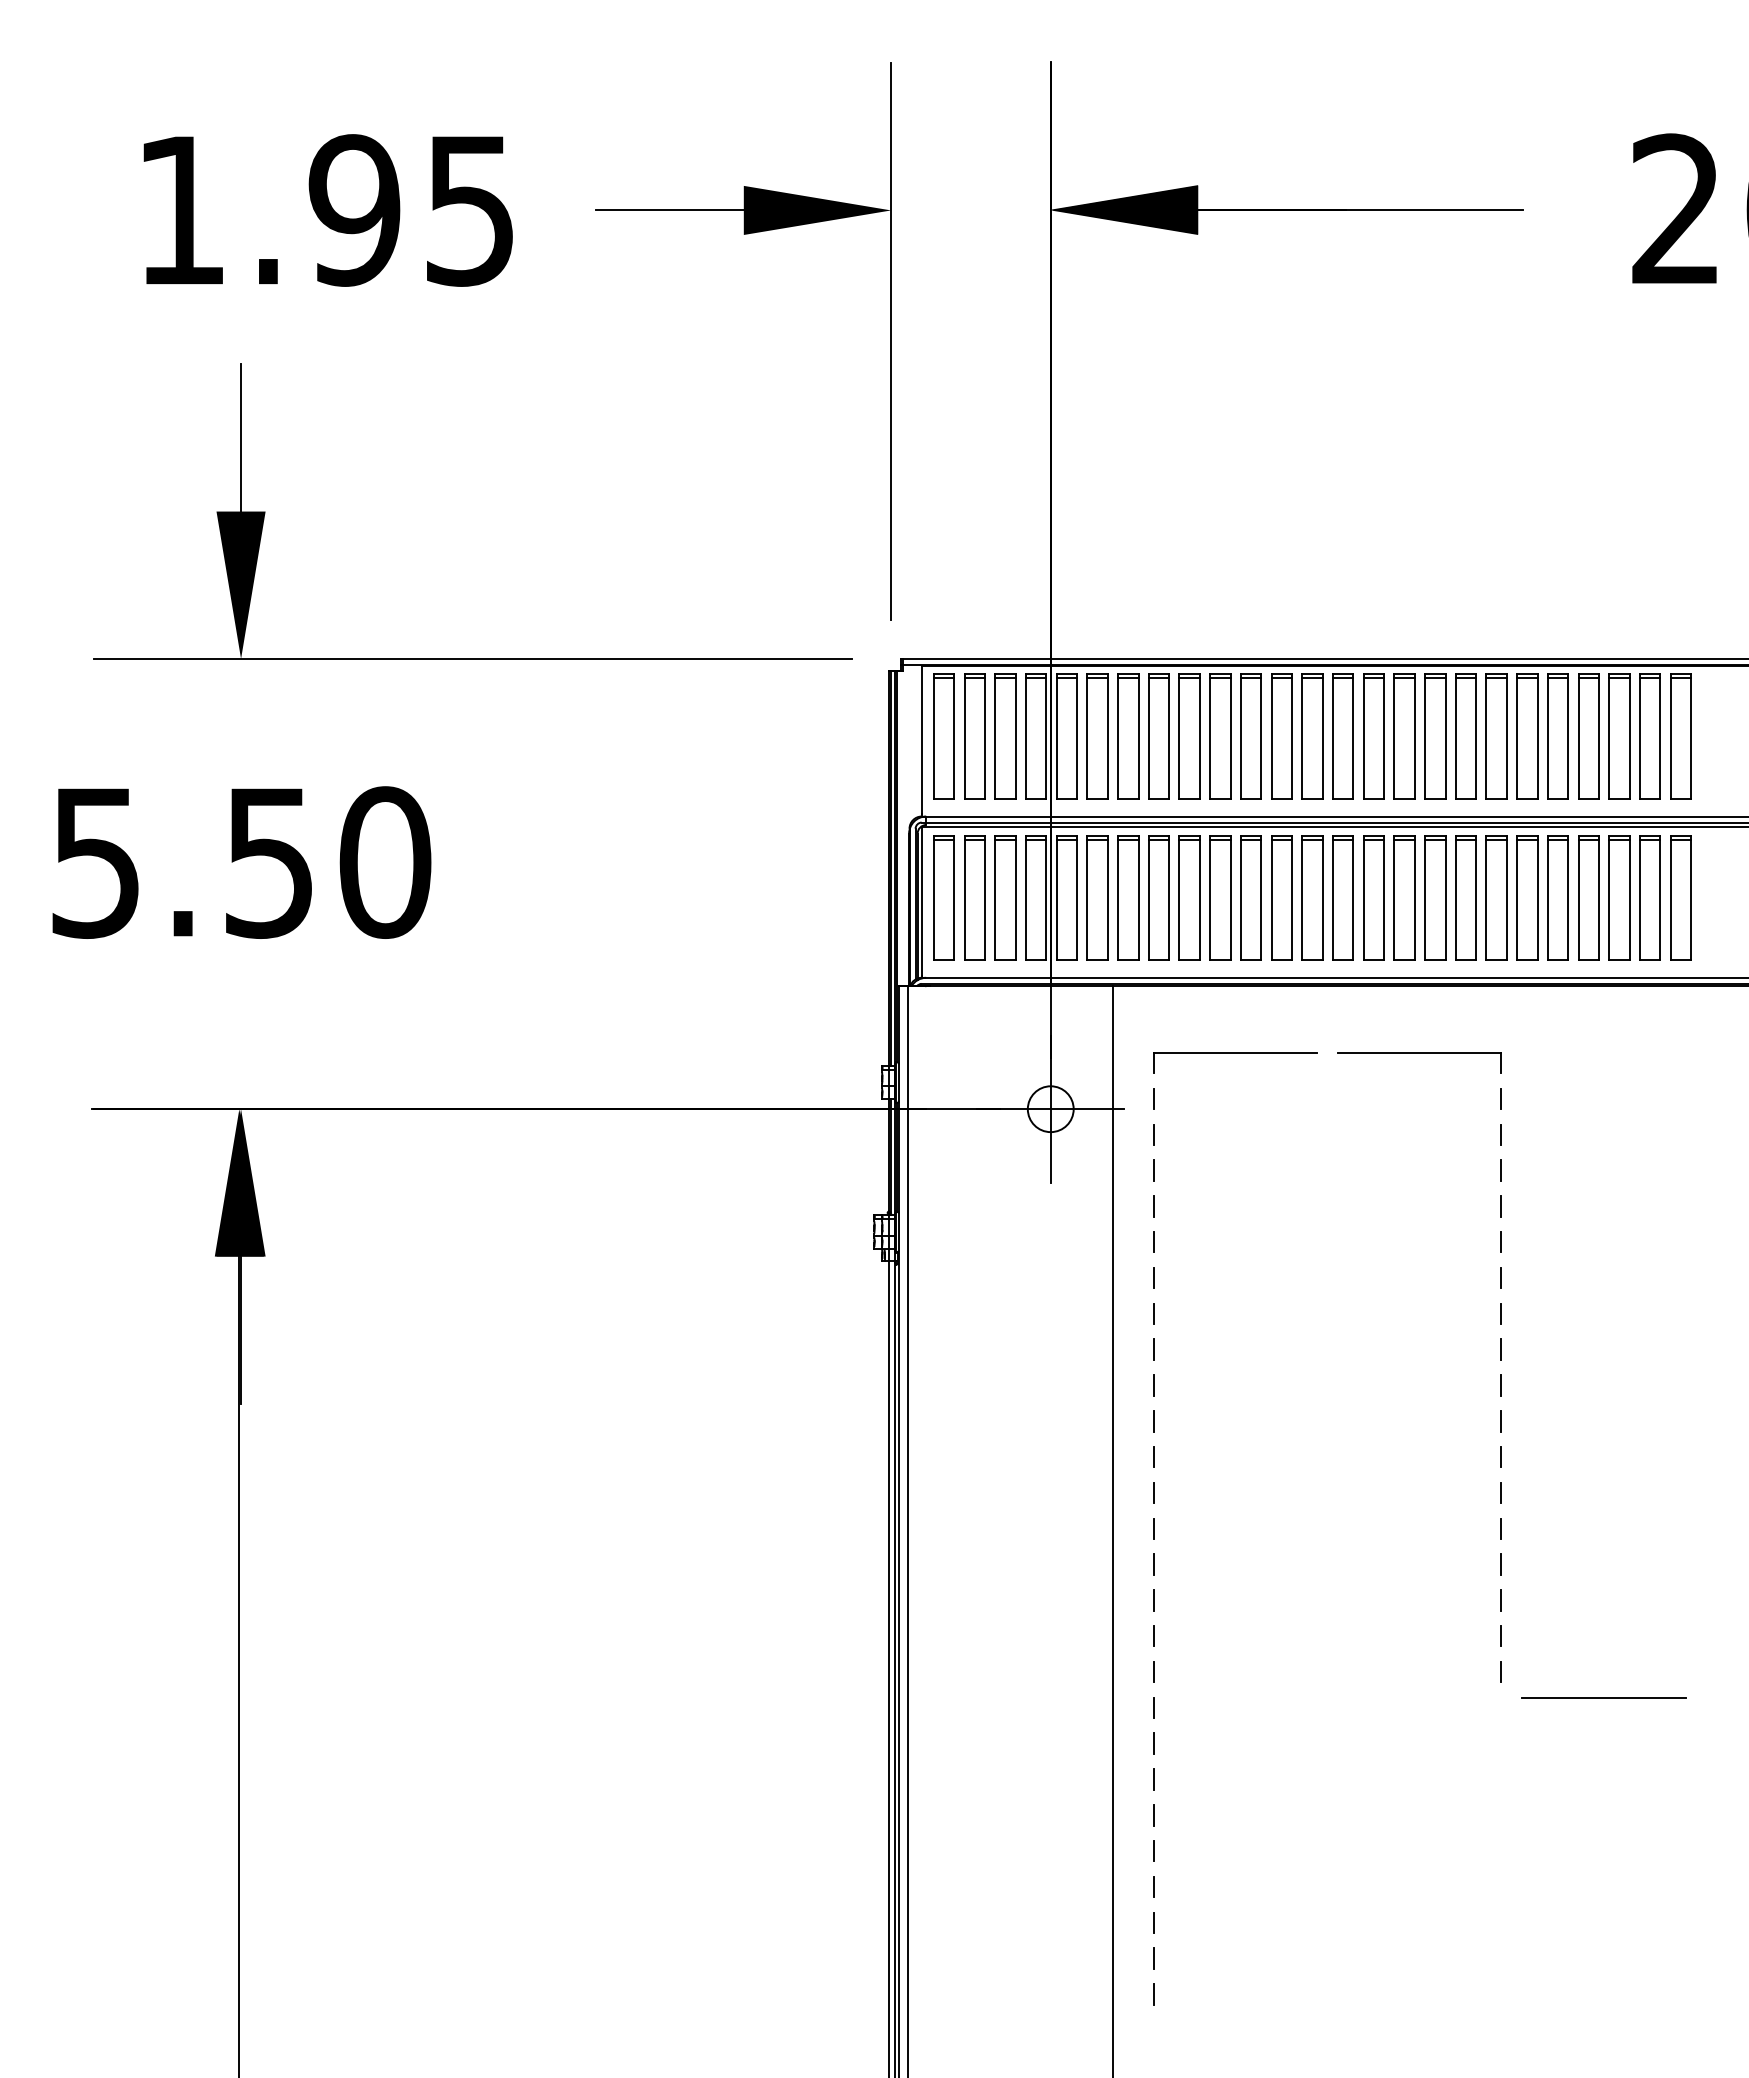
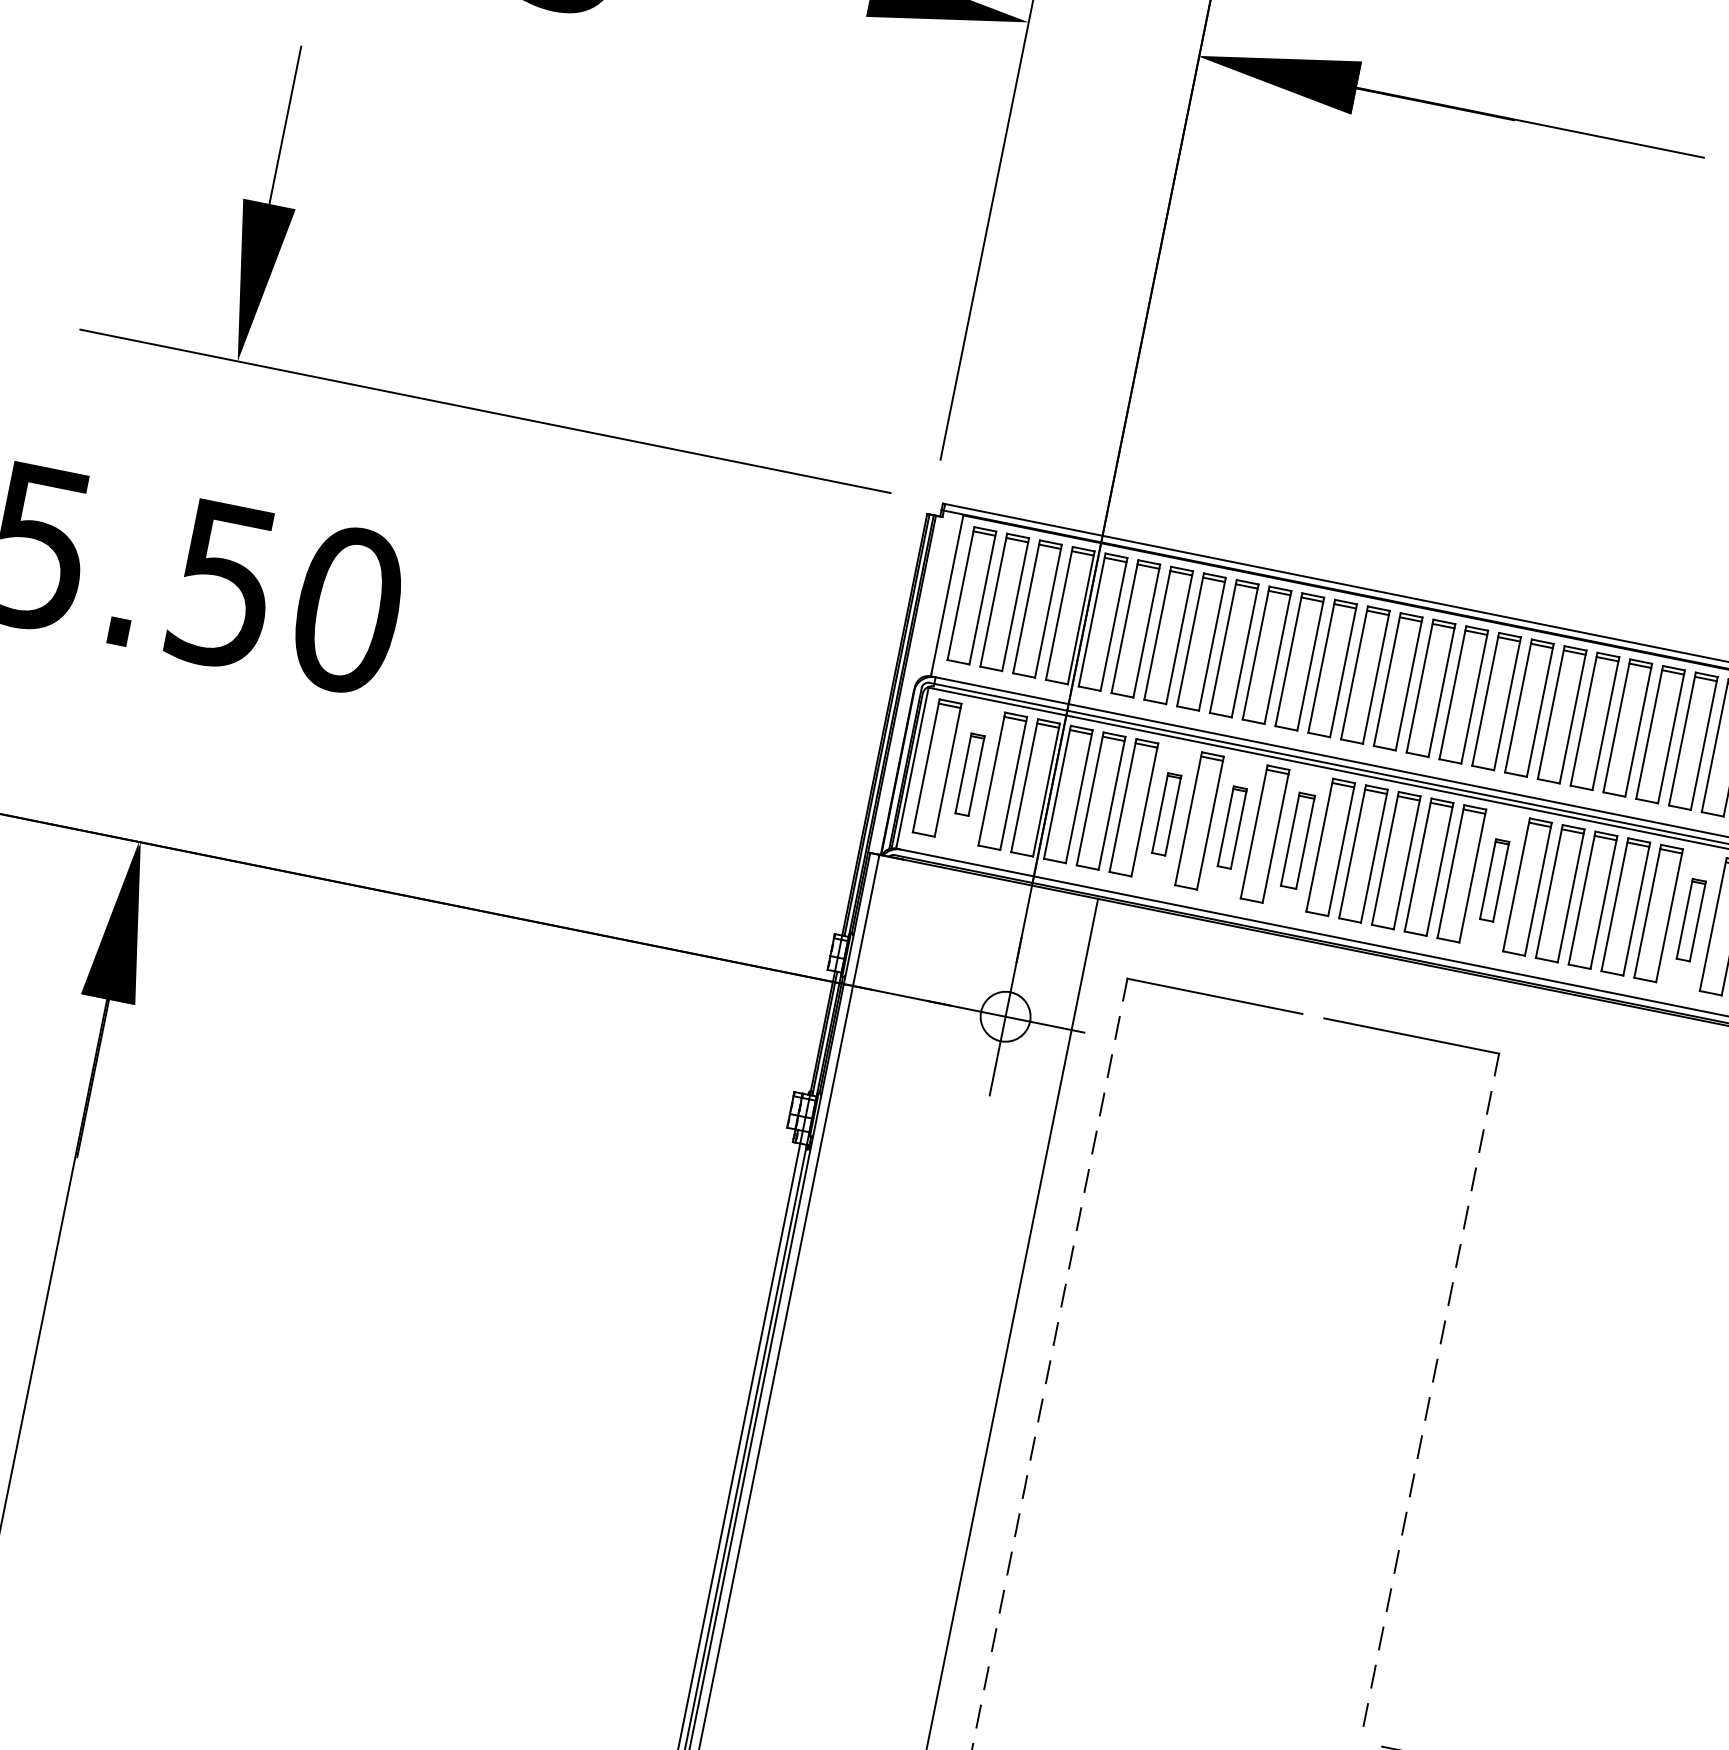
part: (974, 897) -> (969, 774), size x0.6
part: (1158, 897) -> (1166, 813), size x0.6
part: (1220, 897) -> (1232, 827), size x0.6
part: (1281, 897) -> (1297, 840), size x0.7
part: (1465, 897) -> (1494, 879), size x0.6
part: (1649, 897) -> (1690, 919), size x0.6

